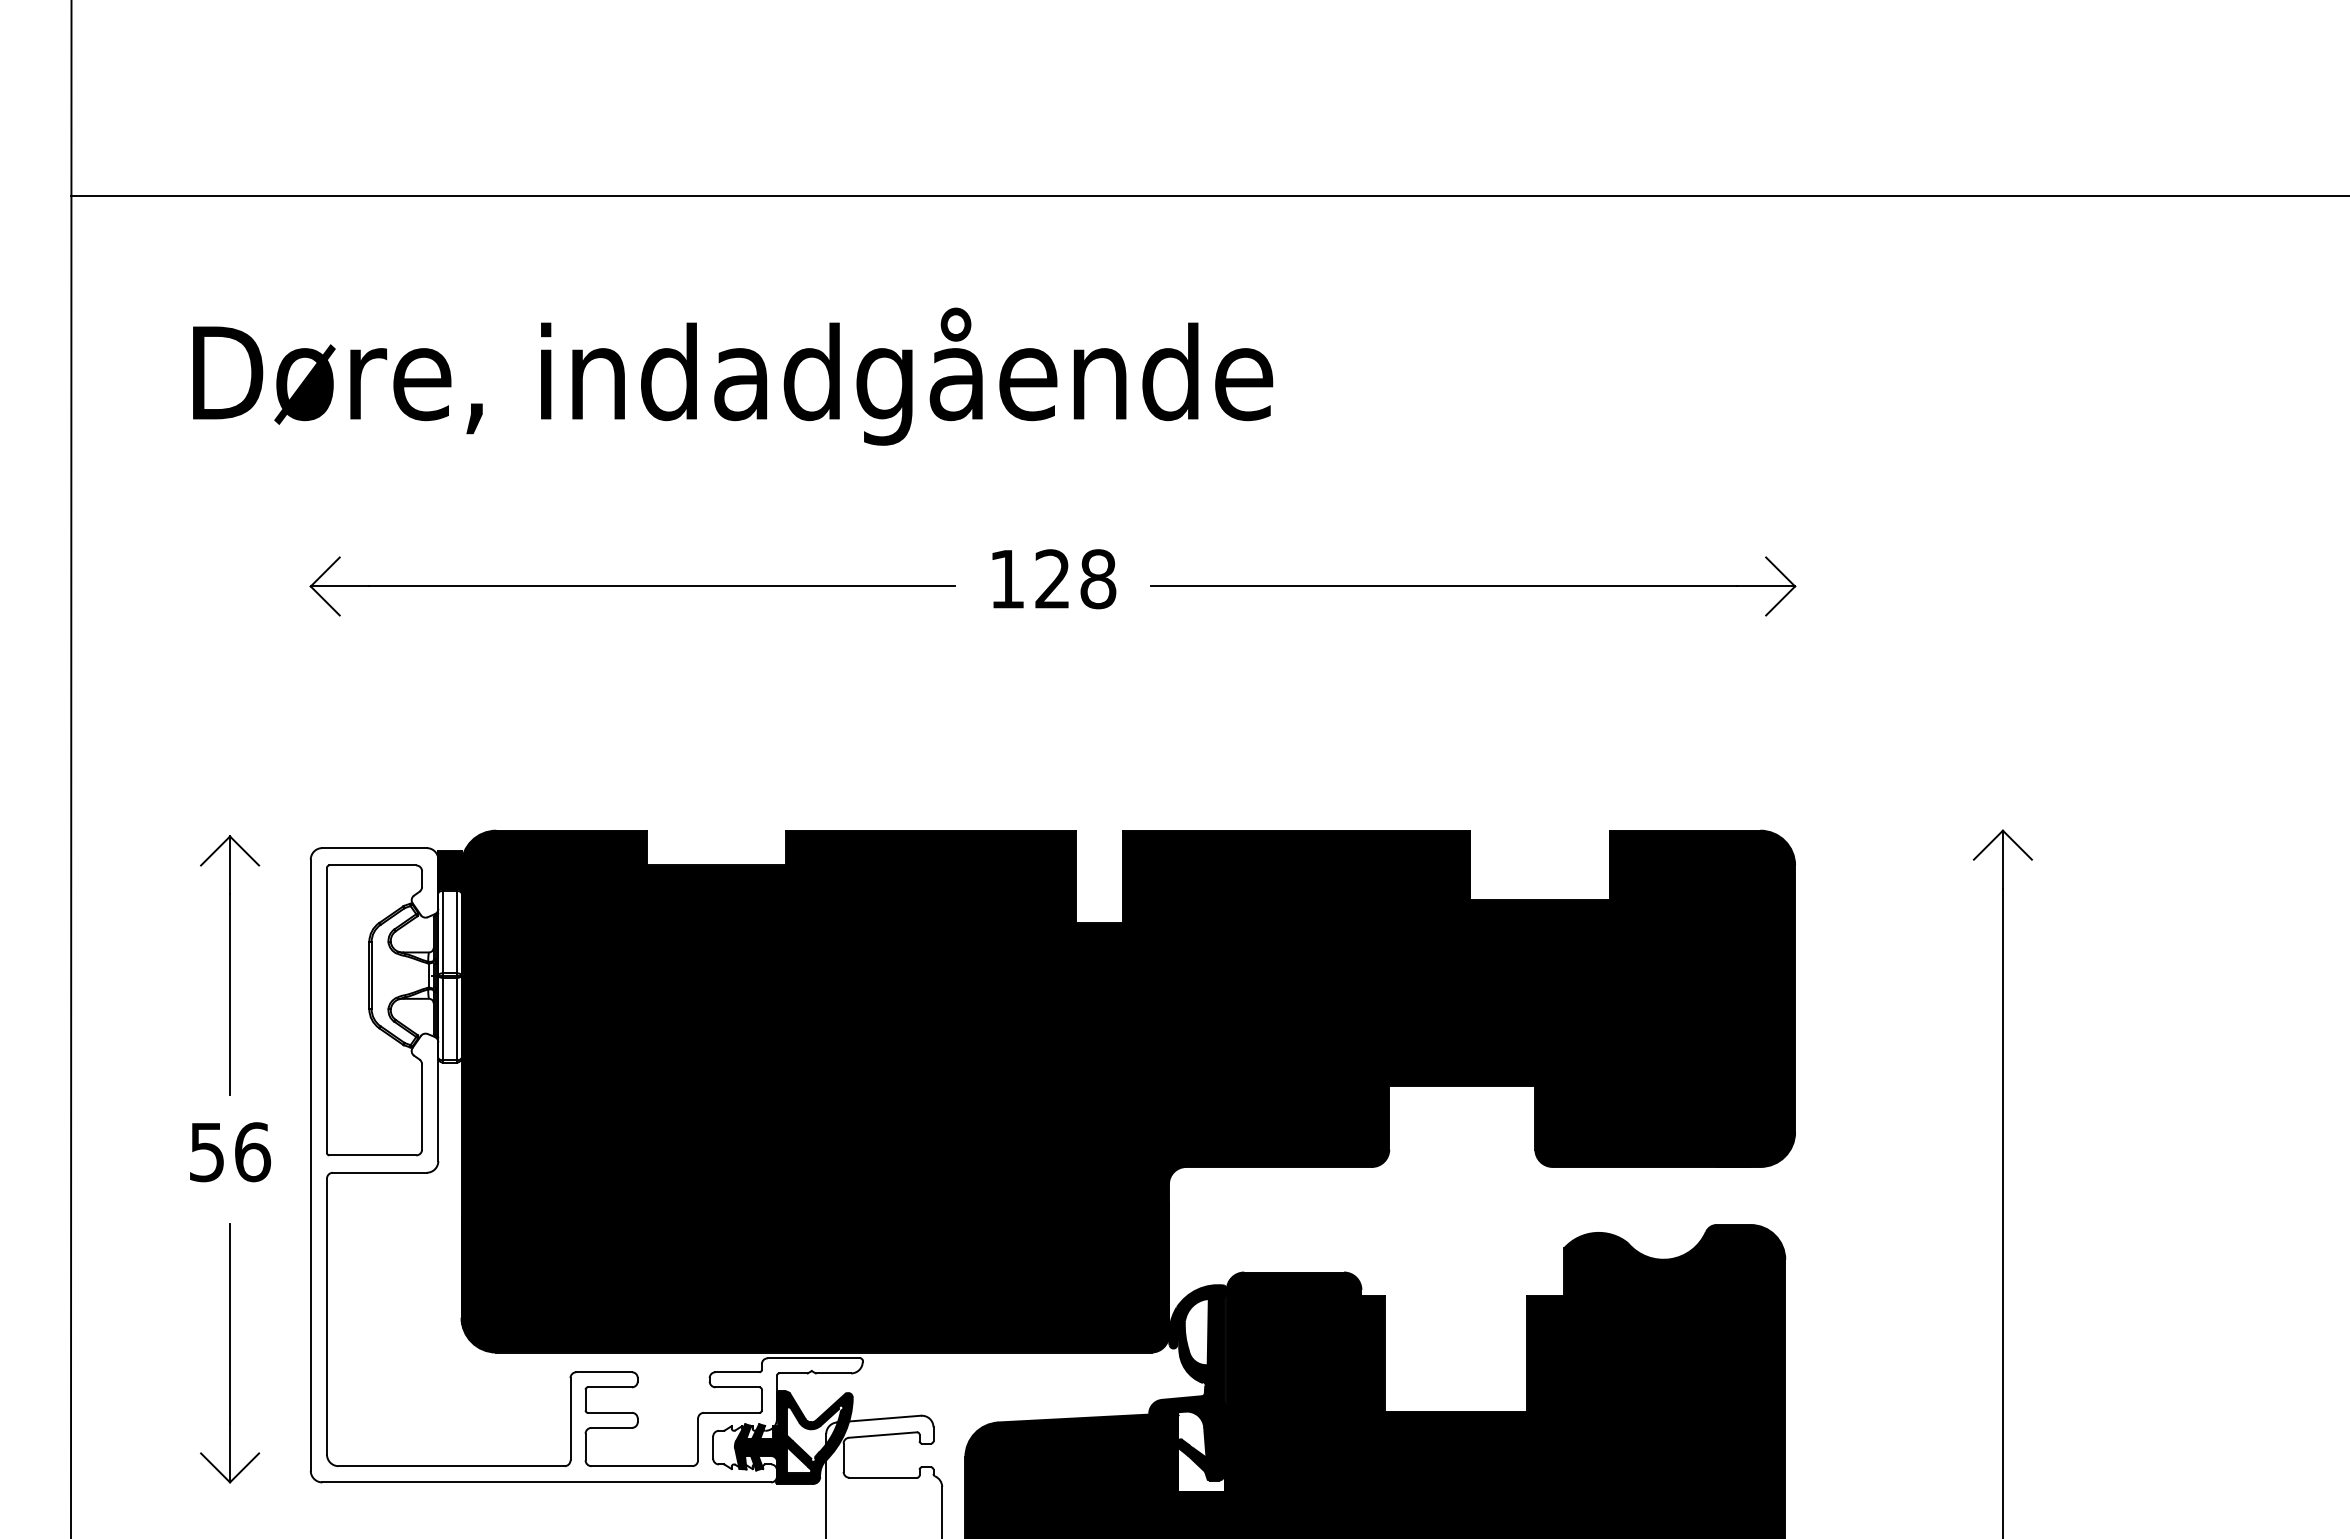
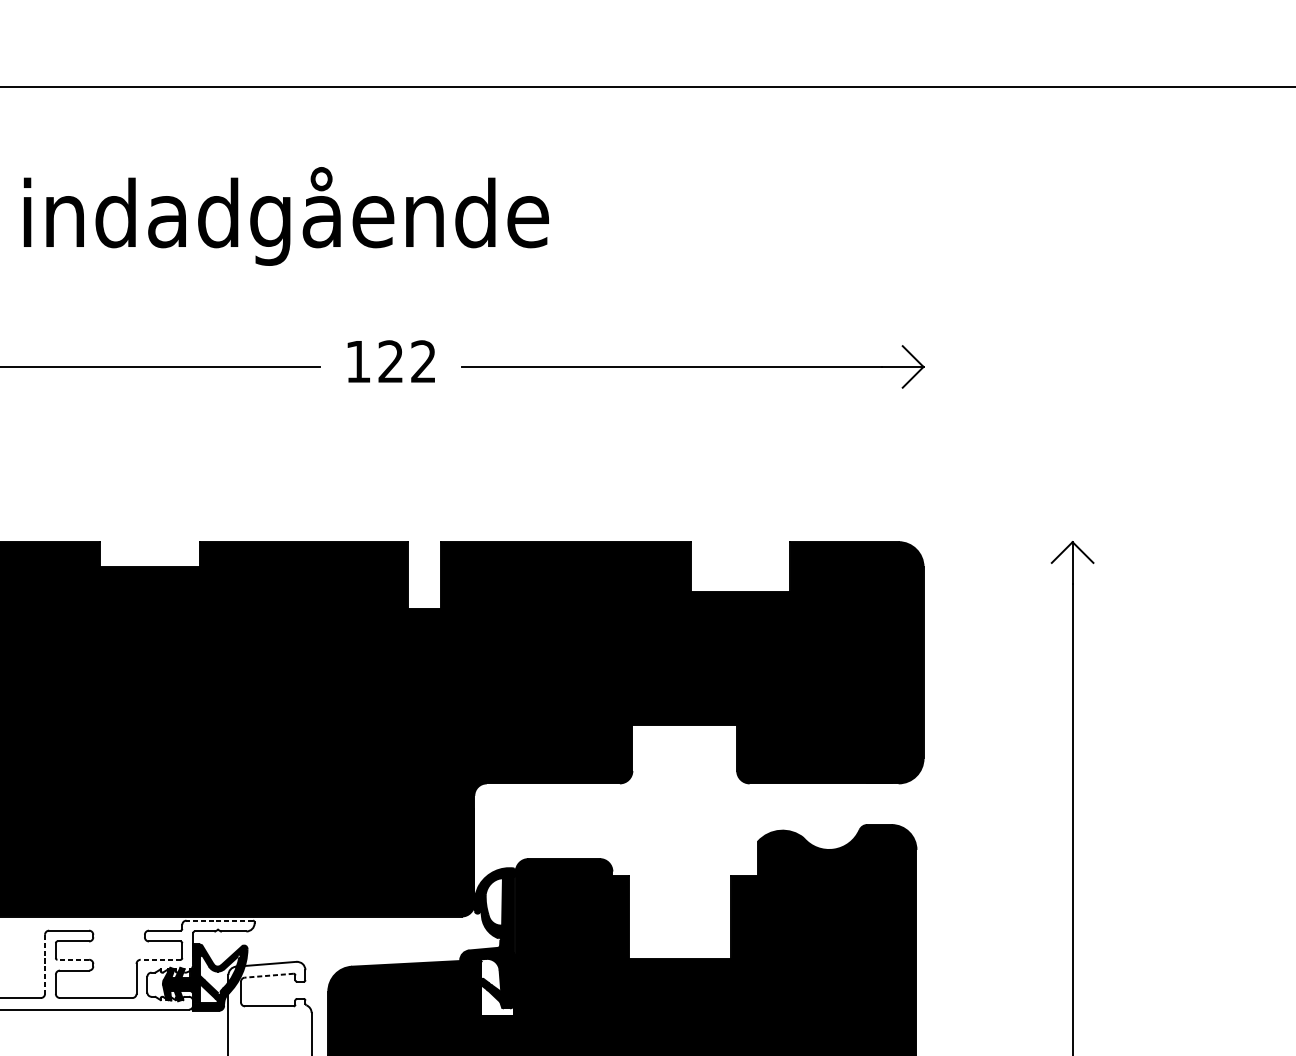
text: (1098, 579) -> (423, 361), 128 -> 122
line: (813, 1358) -> (219, 920), solid -> dashed
line: (609, 1412) -> (72, 959), solid -> dashed
line: (731, 1412) -> (160, 959), solid -> dashed
line: (570, 1419) -> (45, 964), solid -> dashed
line: (882, 1435) -> (268, 976), solid -> dashed

